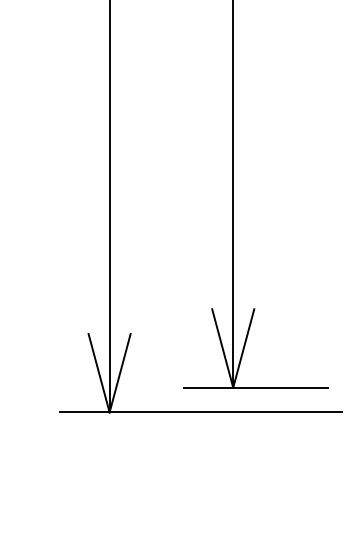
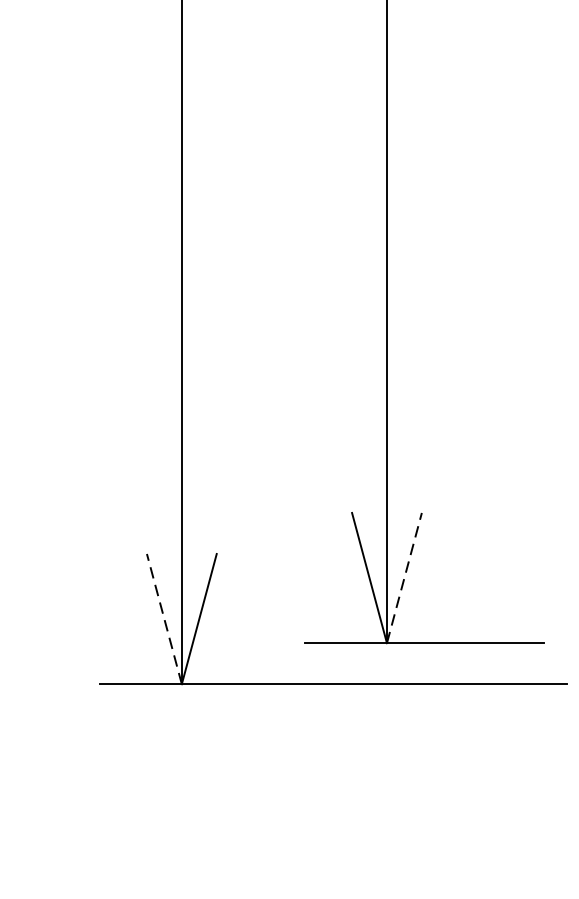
line: (243, 348) -> (403, 578), solid -> dashed
line: (99, 373) -> (165, 619), solid -> dashed

